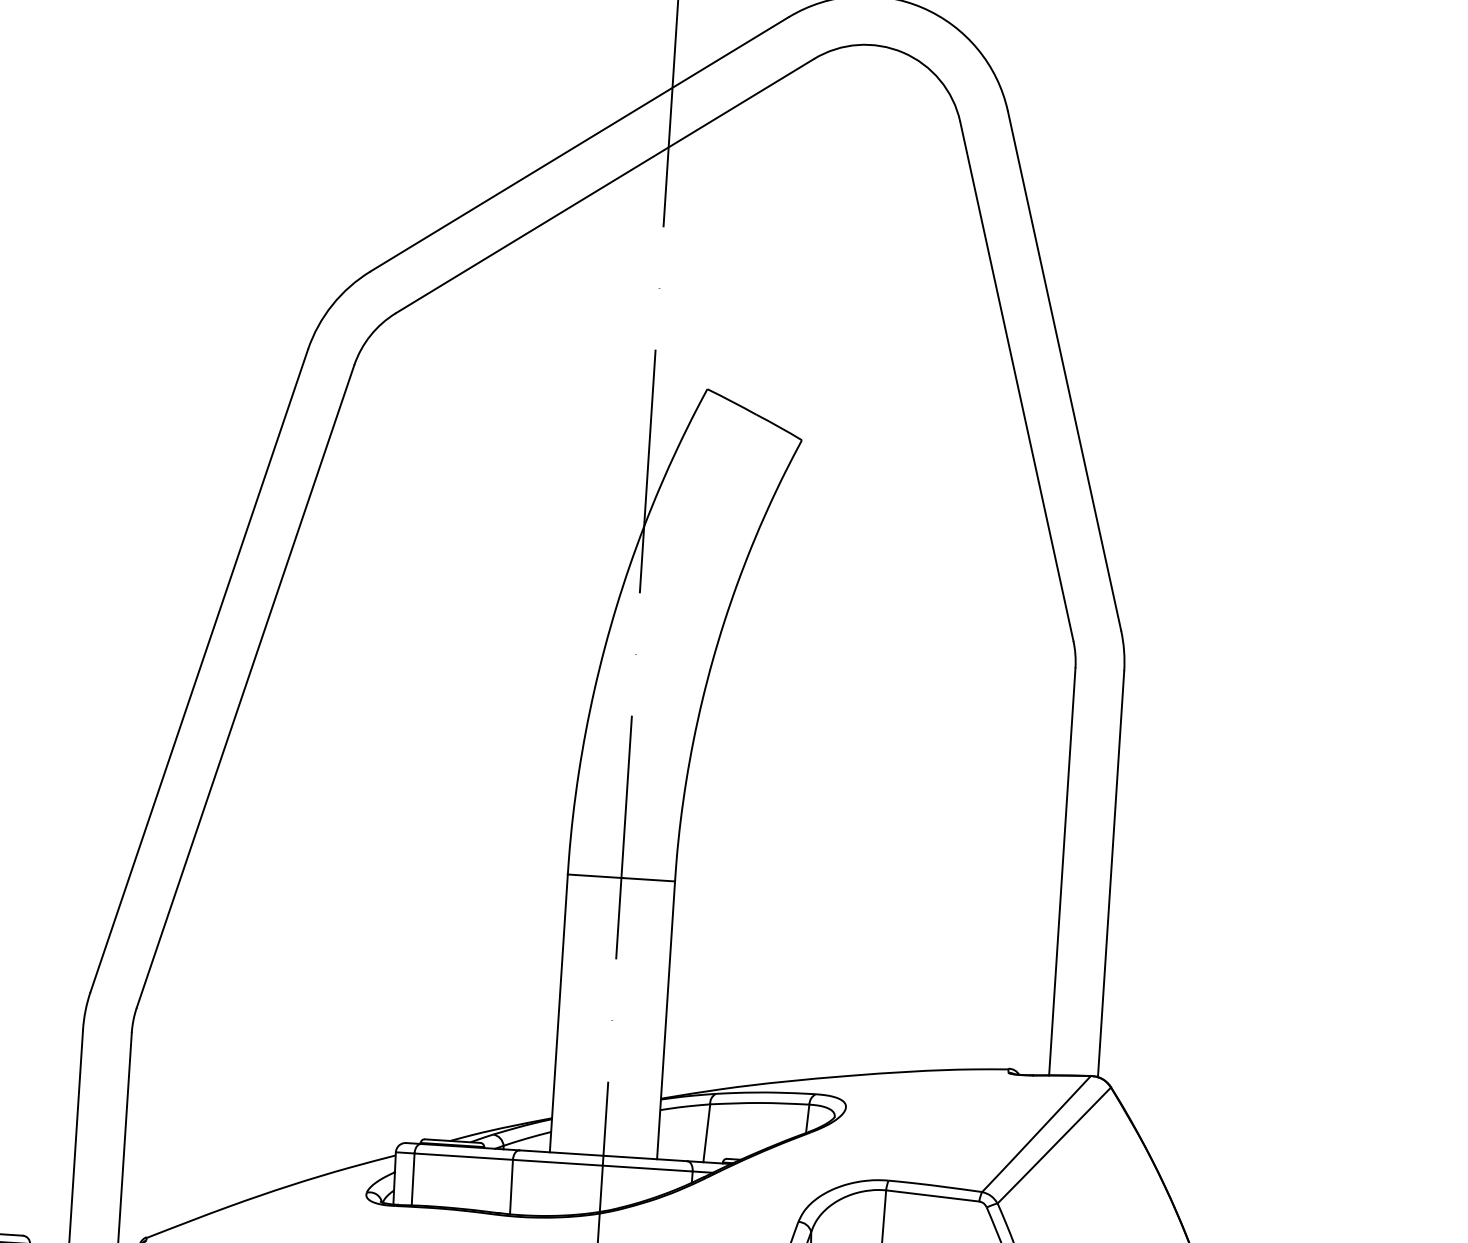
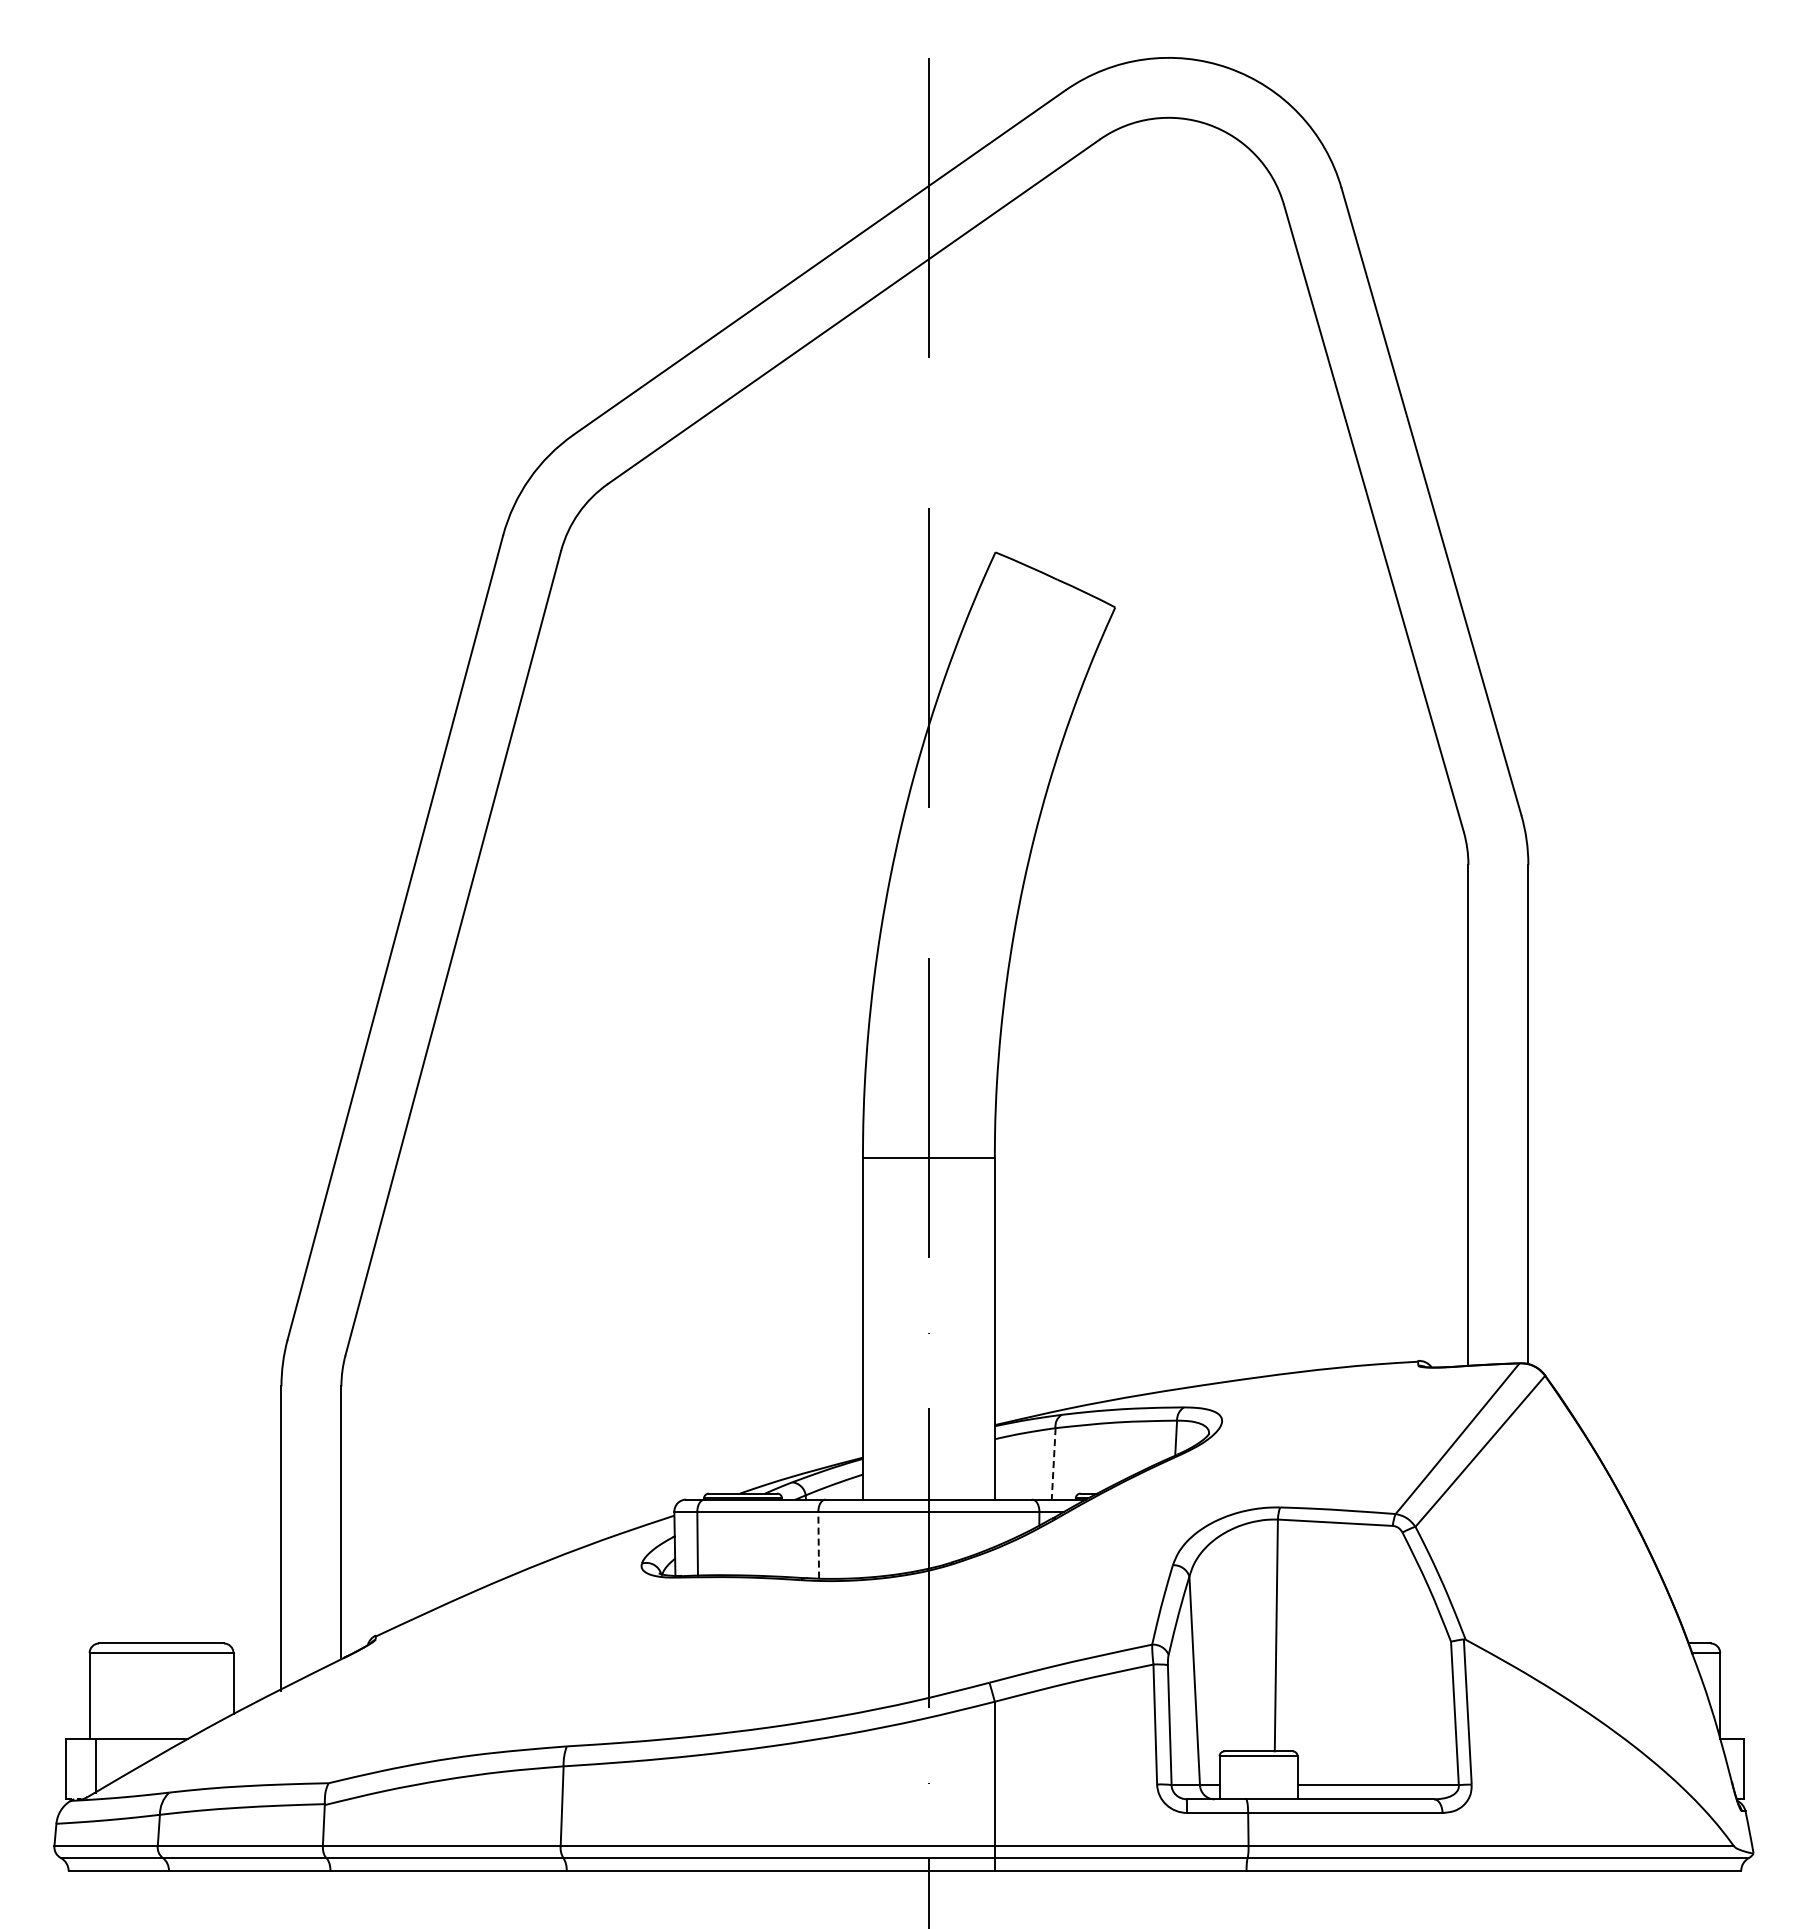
line: (706, 1132) -> (1053, 1463), solid -> dashed
line: (511, 1186) -> (818, 1544), solid -> dashed

